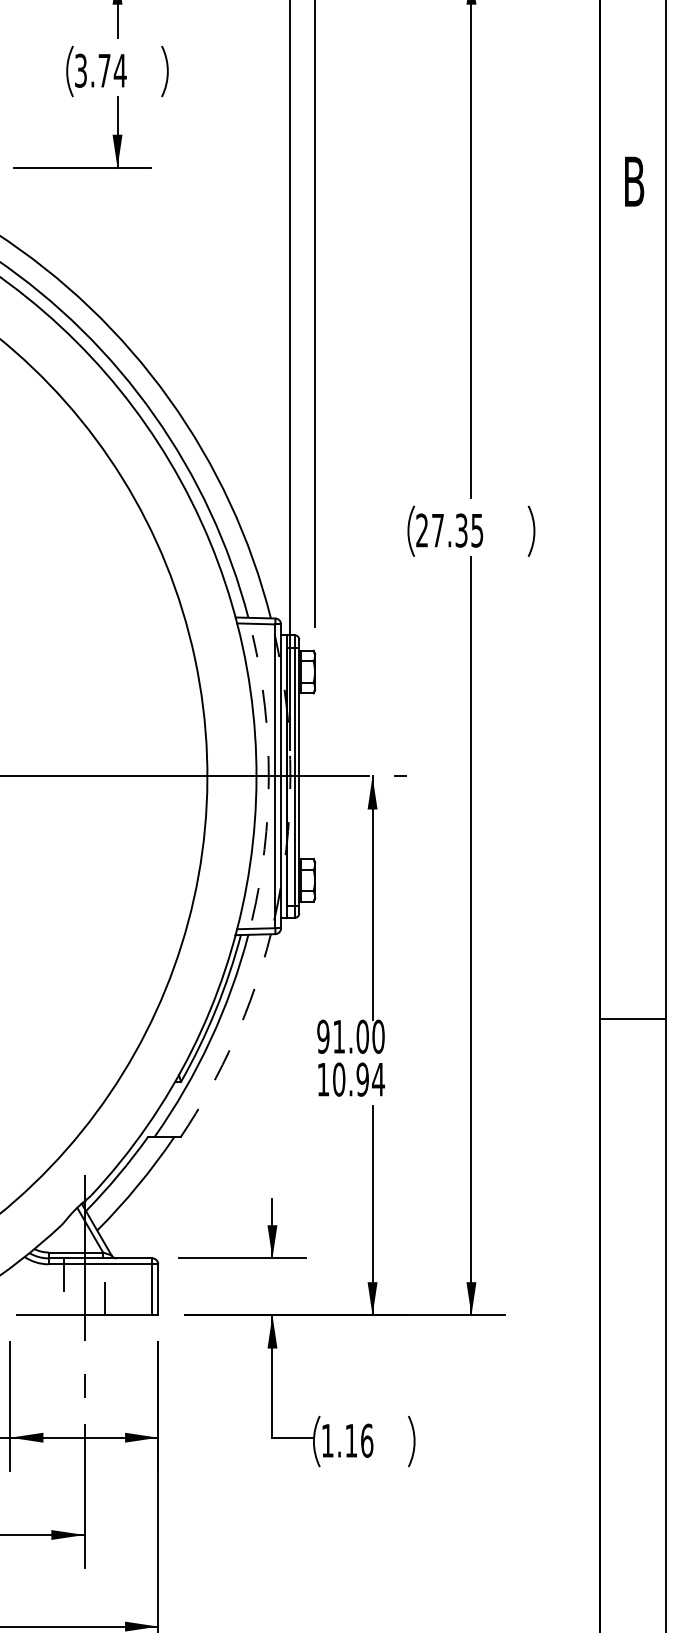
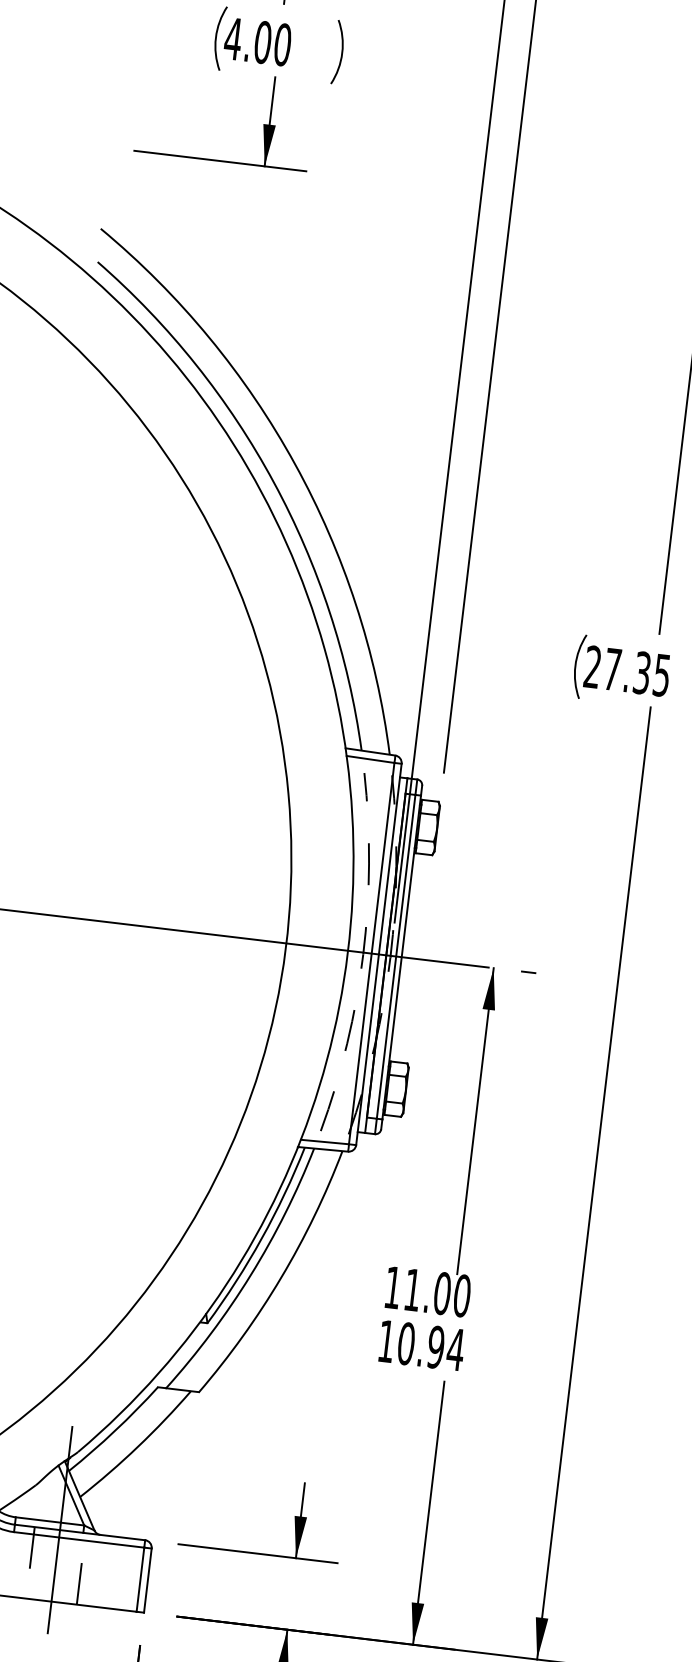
text: (100, 70) -> (257, 41), 3.74 -> 4.00
text: (323, 1036) -> (393, 1287), 91.00 -> 11.00
arc: (234, 1039) -> (281, 1277), dashed -> solid

